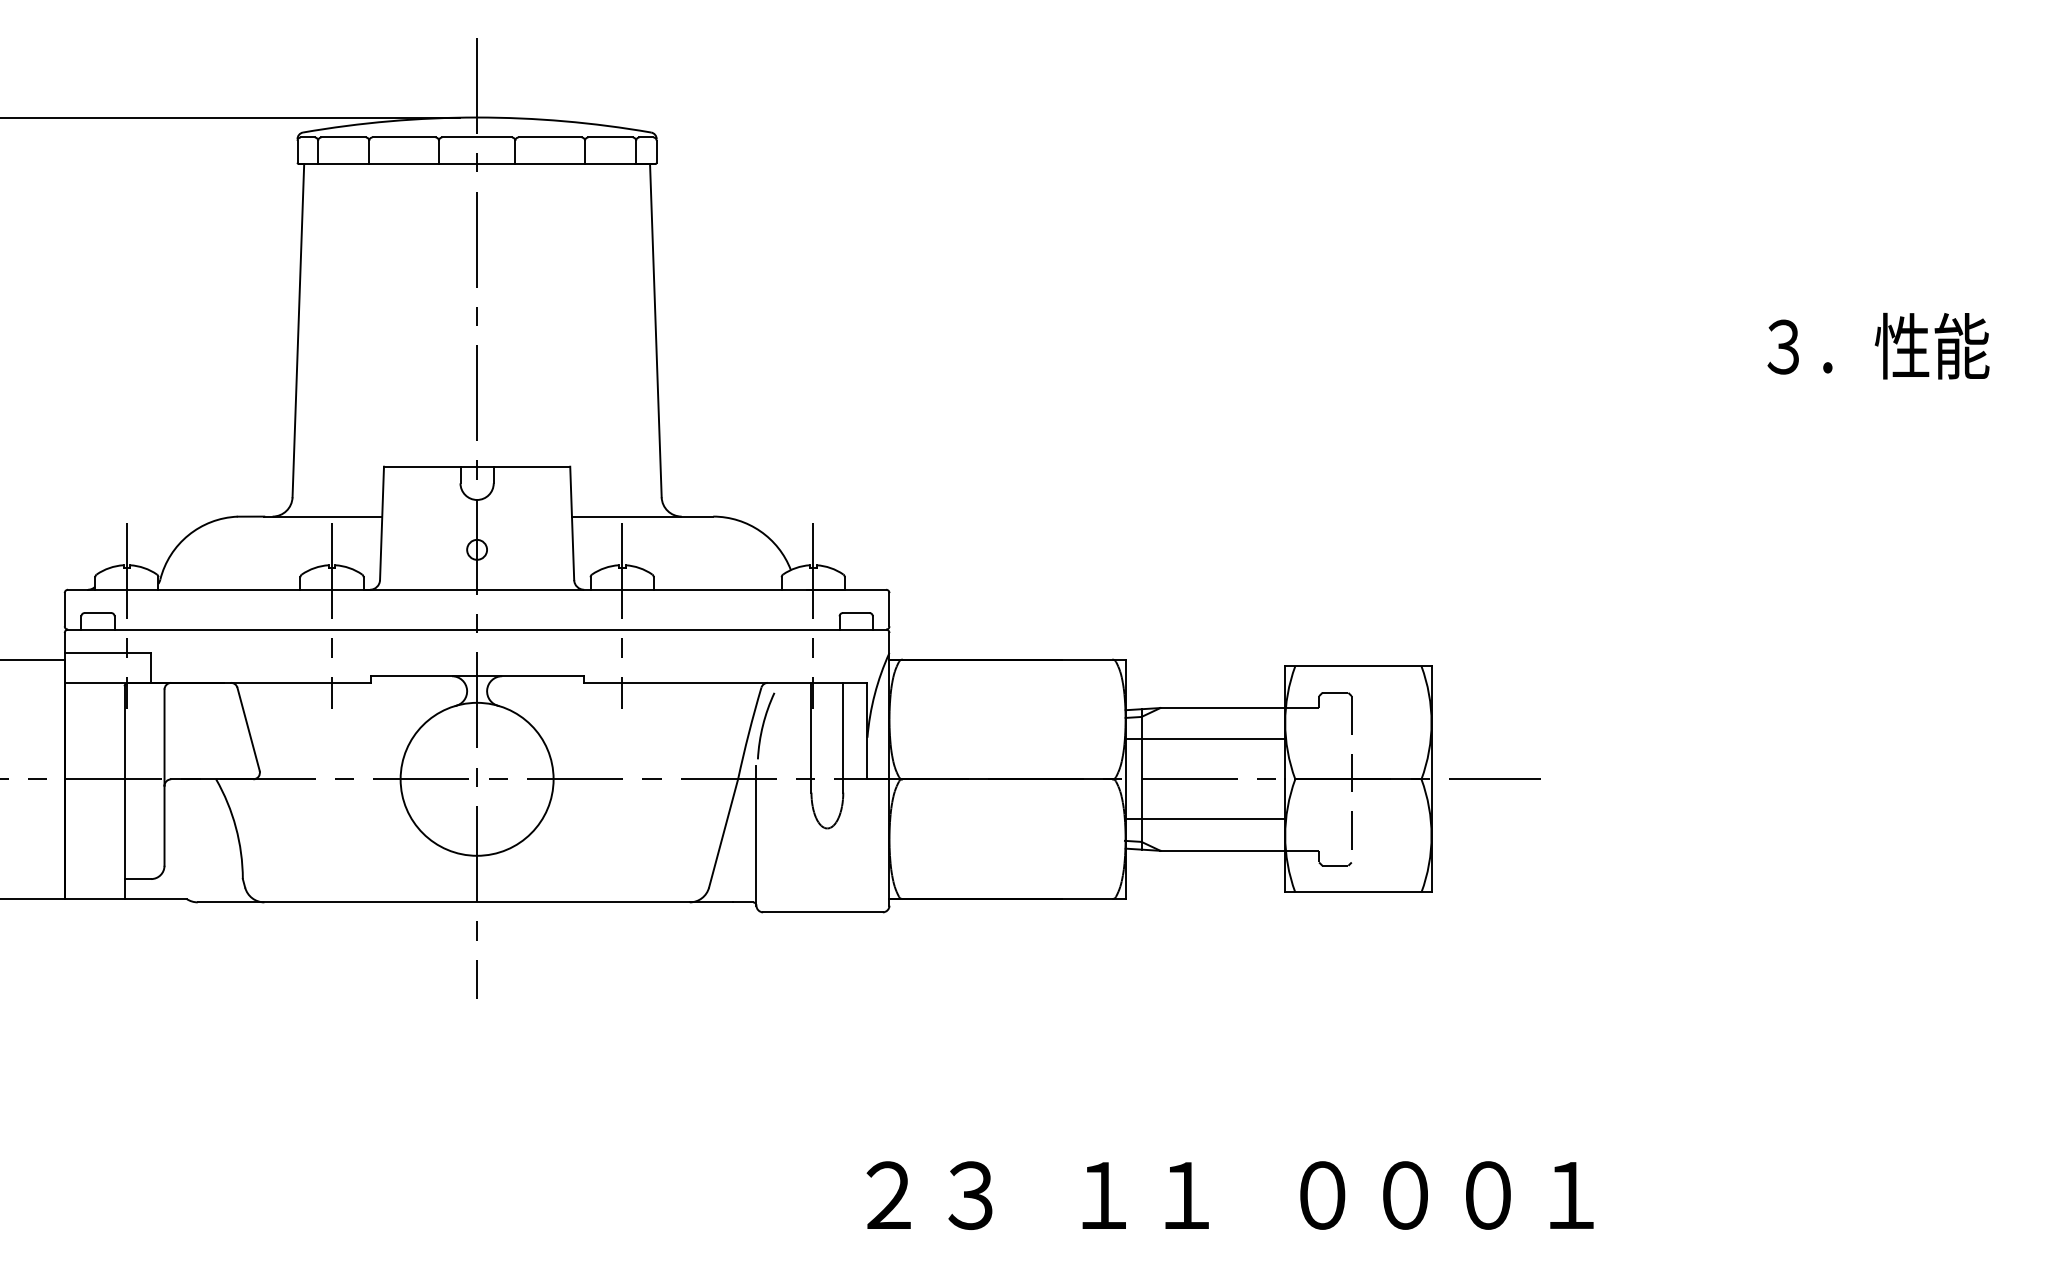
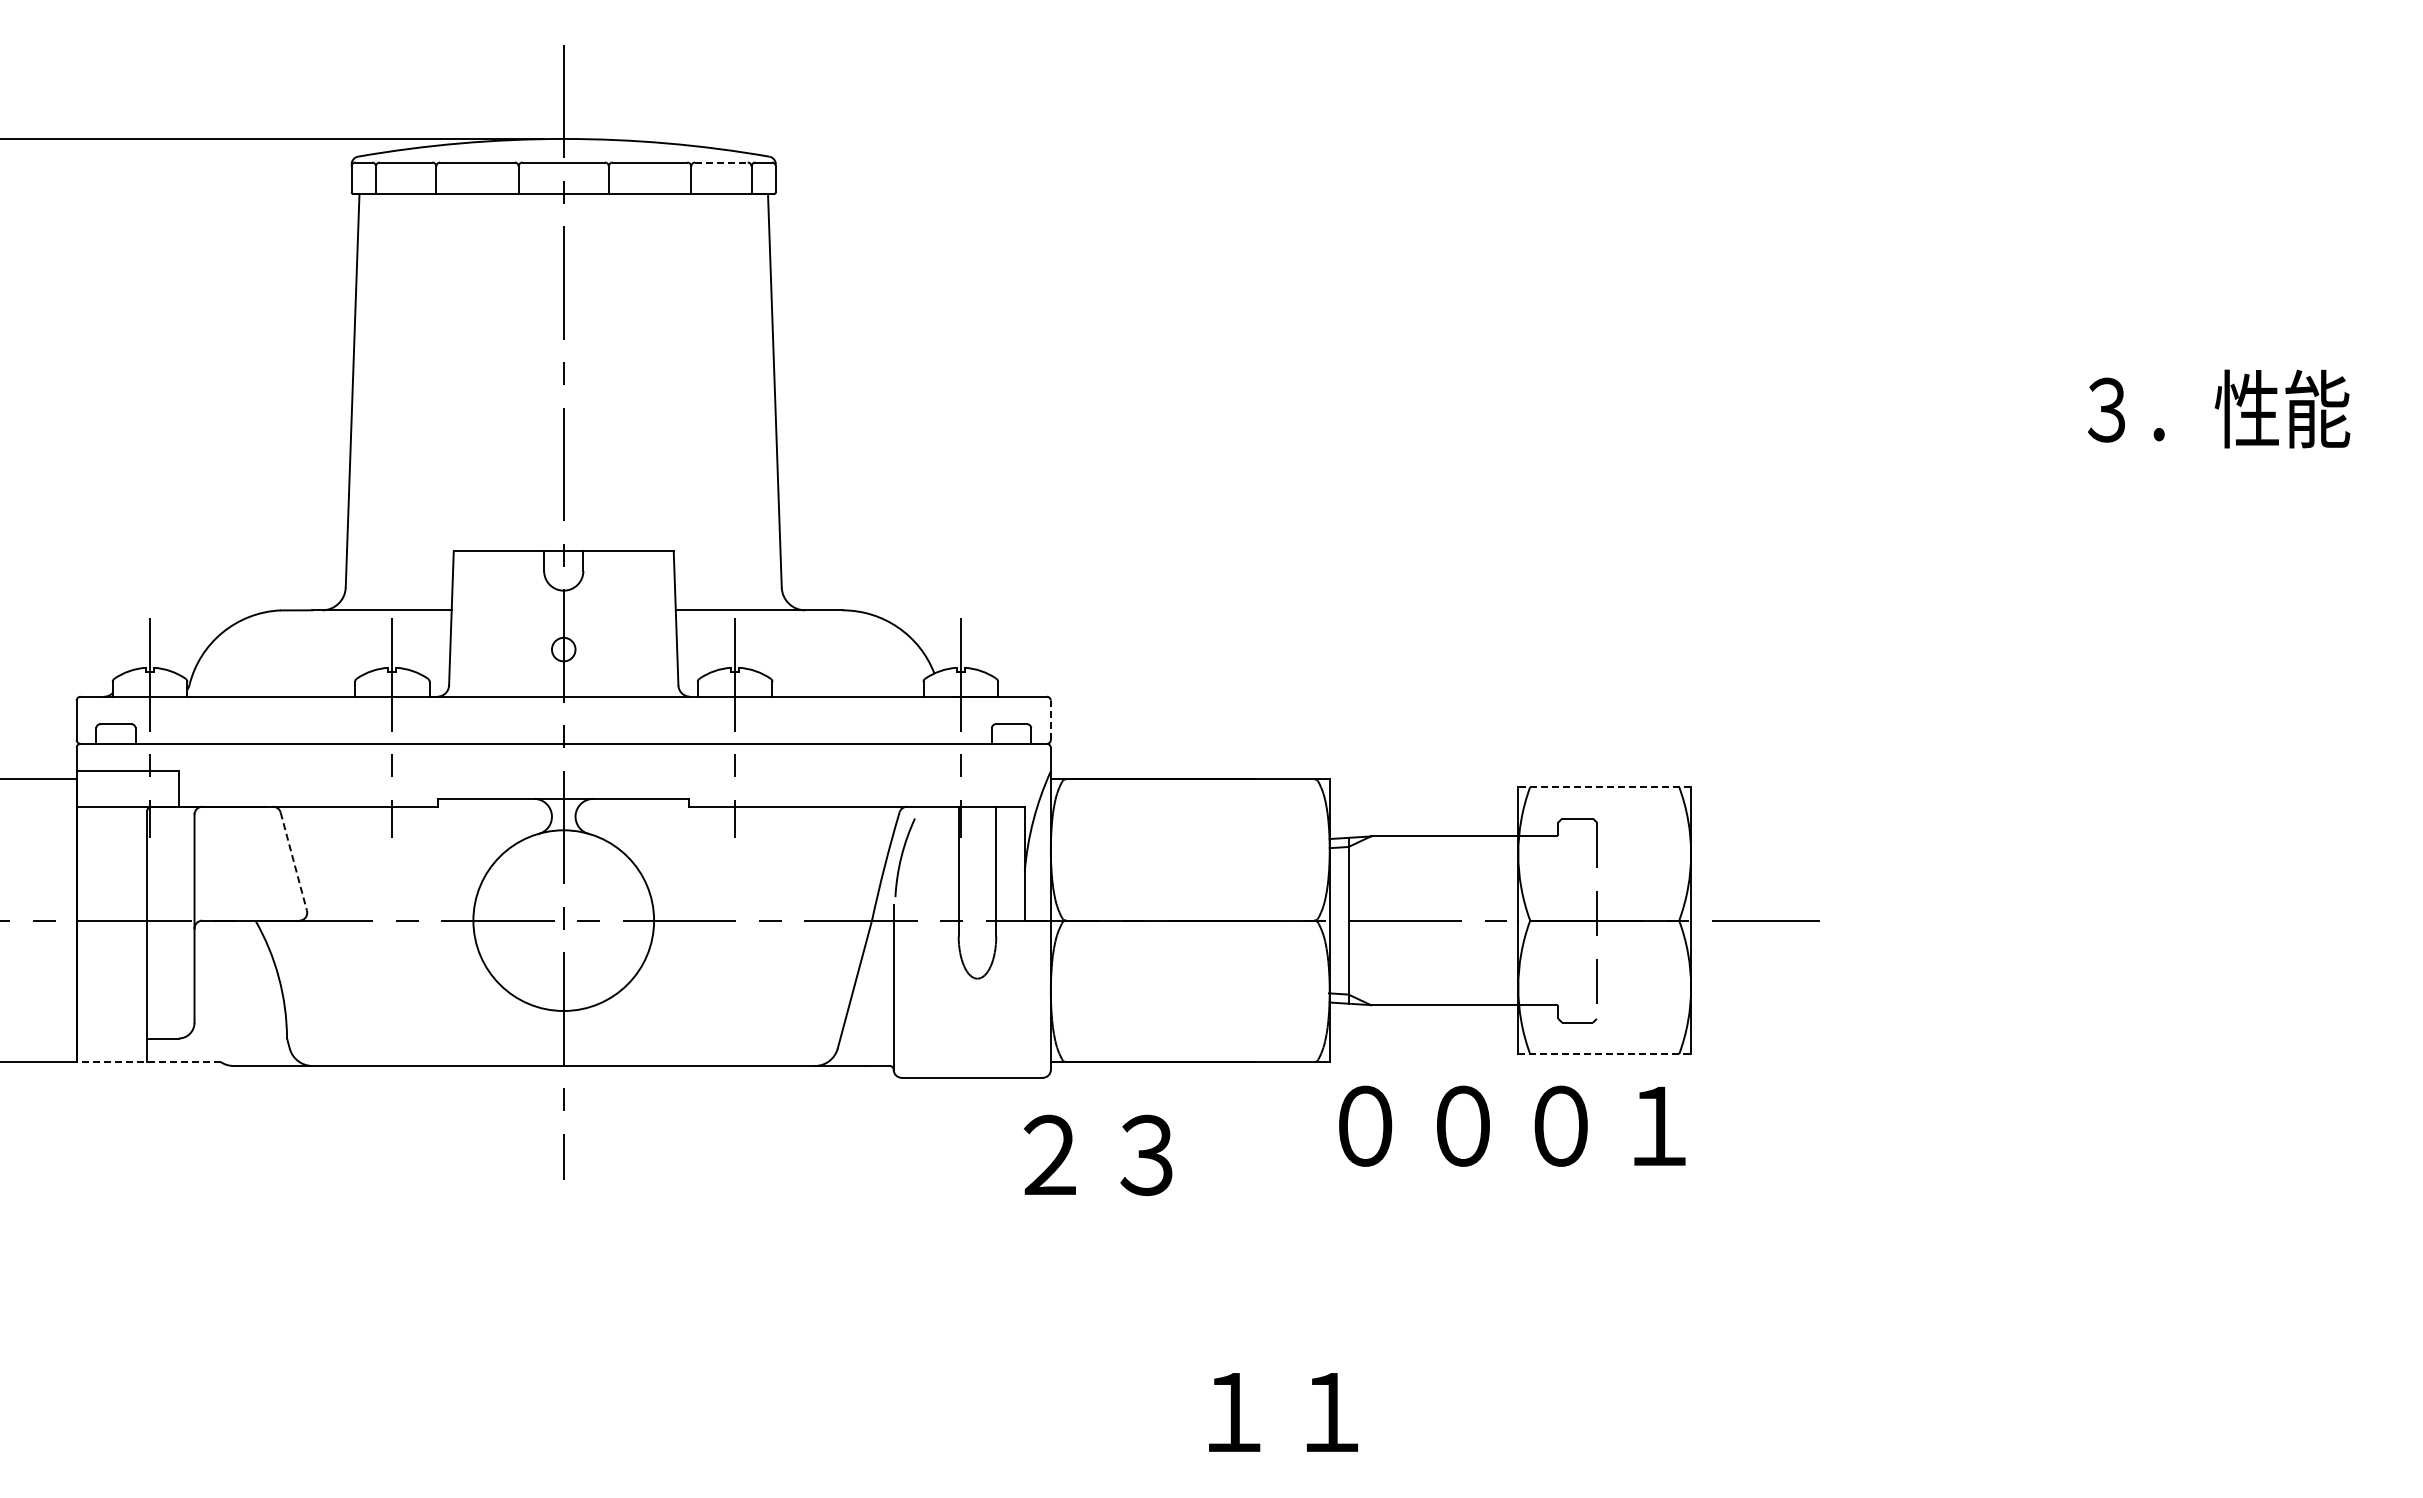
line: (610, 137) -> (721, 162), solid -> dashed
line: (889, 609) -> (1050, 720), solid -> dashed
line: (1358, 666) -> (1604, 787), solid -> dashed
line: (248, 729) -> (293, 861), solid -> dashed
line: (1205, 739) -> (1424, 873), removed
line: (1205, 818) -> (1424, 967), removed
line: (1359, 892) -> (1605, 1054), solid -> dashed
line: (125, 899) -> (148, 1062), solid -> dashed
text: (929, 1194) -> (1098, 1154), moved
text: (1447, 1194) -> (1512, 1125), moved
text: (1145, 1195) -> (1283, 1412), moved

